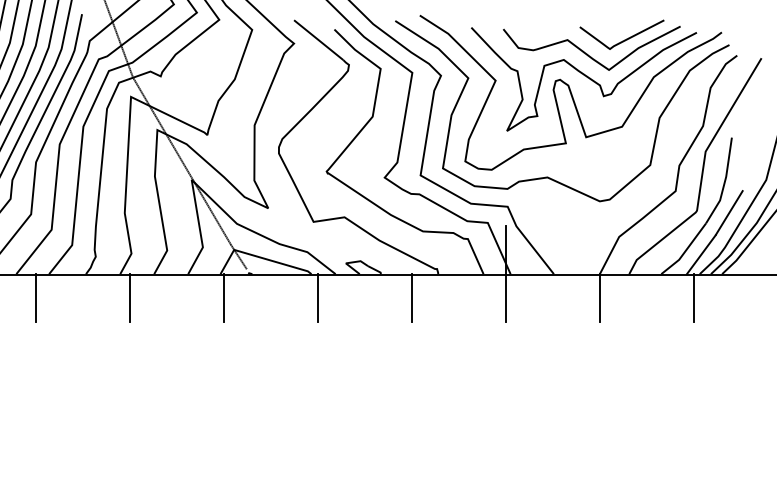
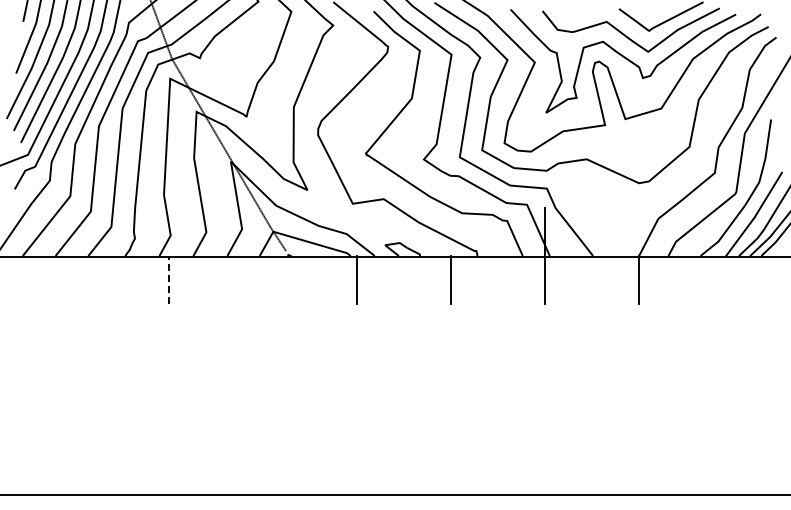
line: (36, 297) -> (75, 279), removed
line: (130, 297) -> (169, 279), solid -> dashed
line: (224, 297) -> (263, 279), removed
line: (693, 297) -> (732, 279), removed

